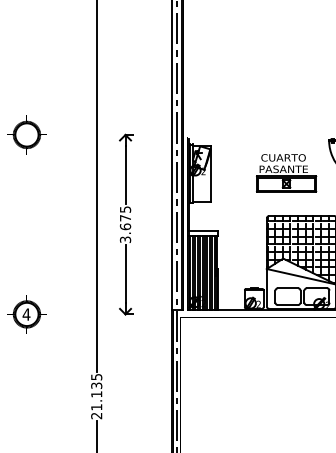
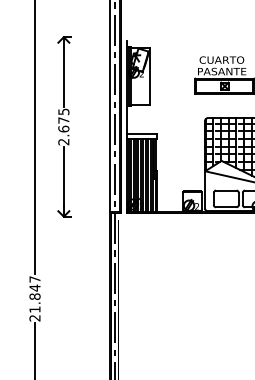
text: (125, 239) -> (63, 141), 3.675 -> 2.675
text: (96, 385) -> (34, 287), 21.135 -> 21.847

